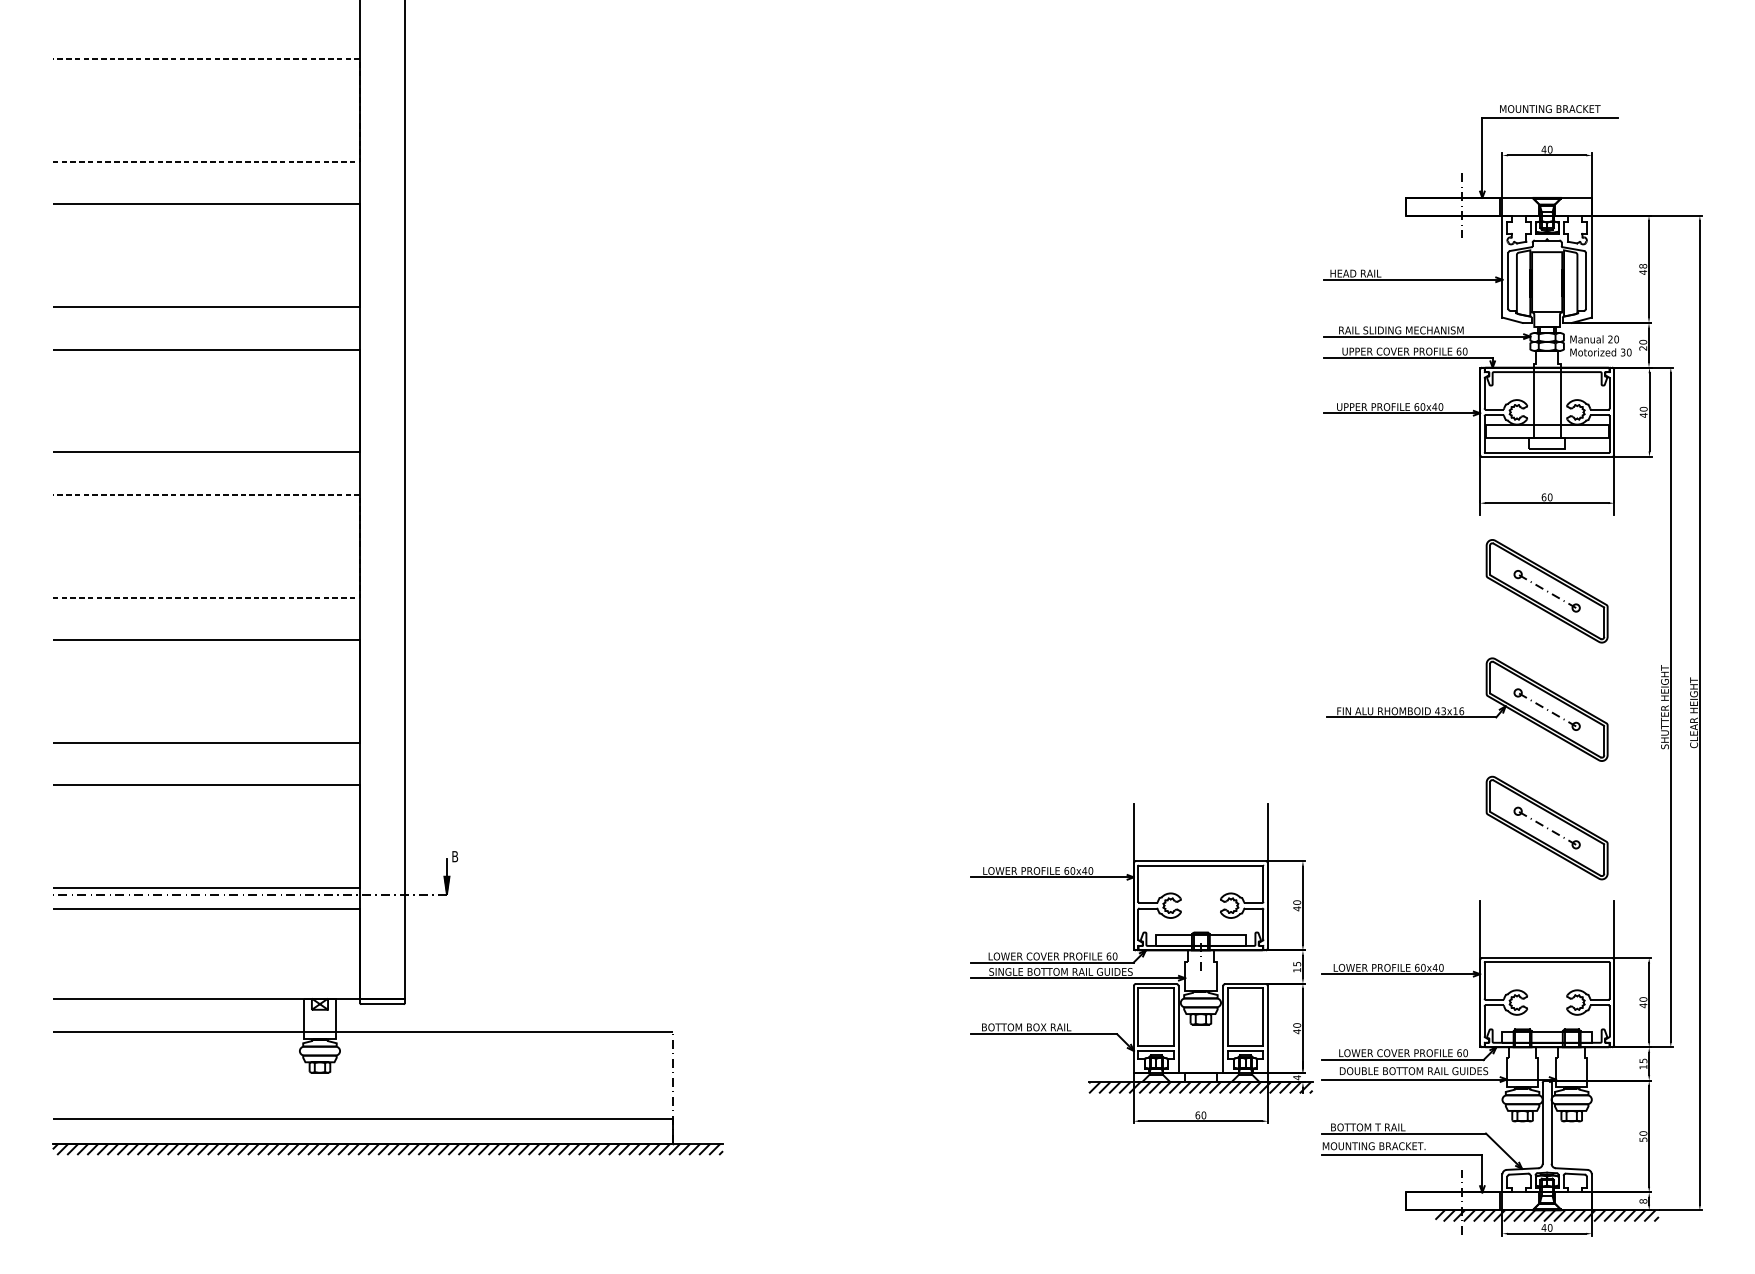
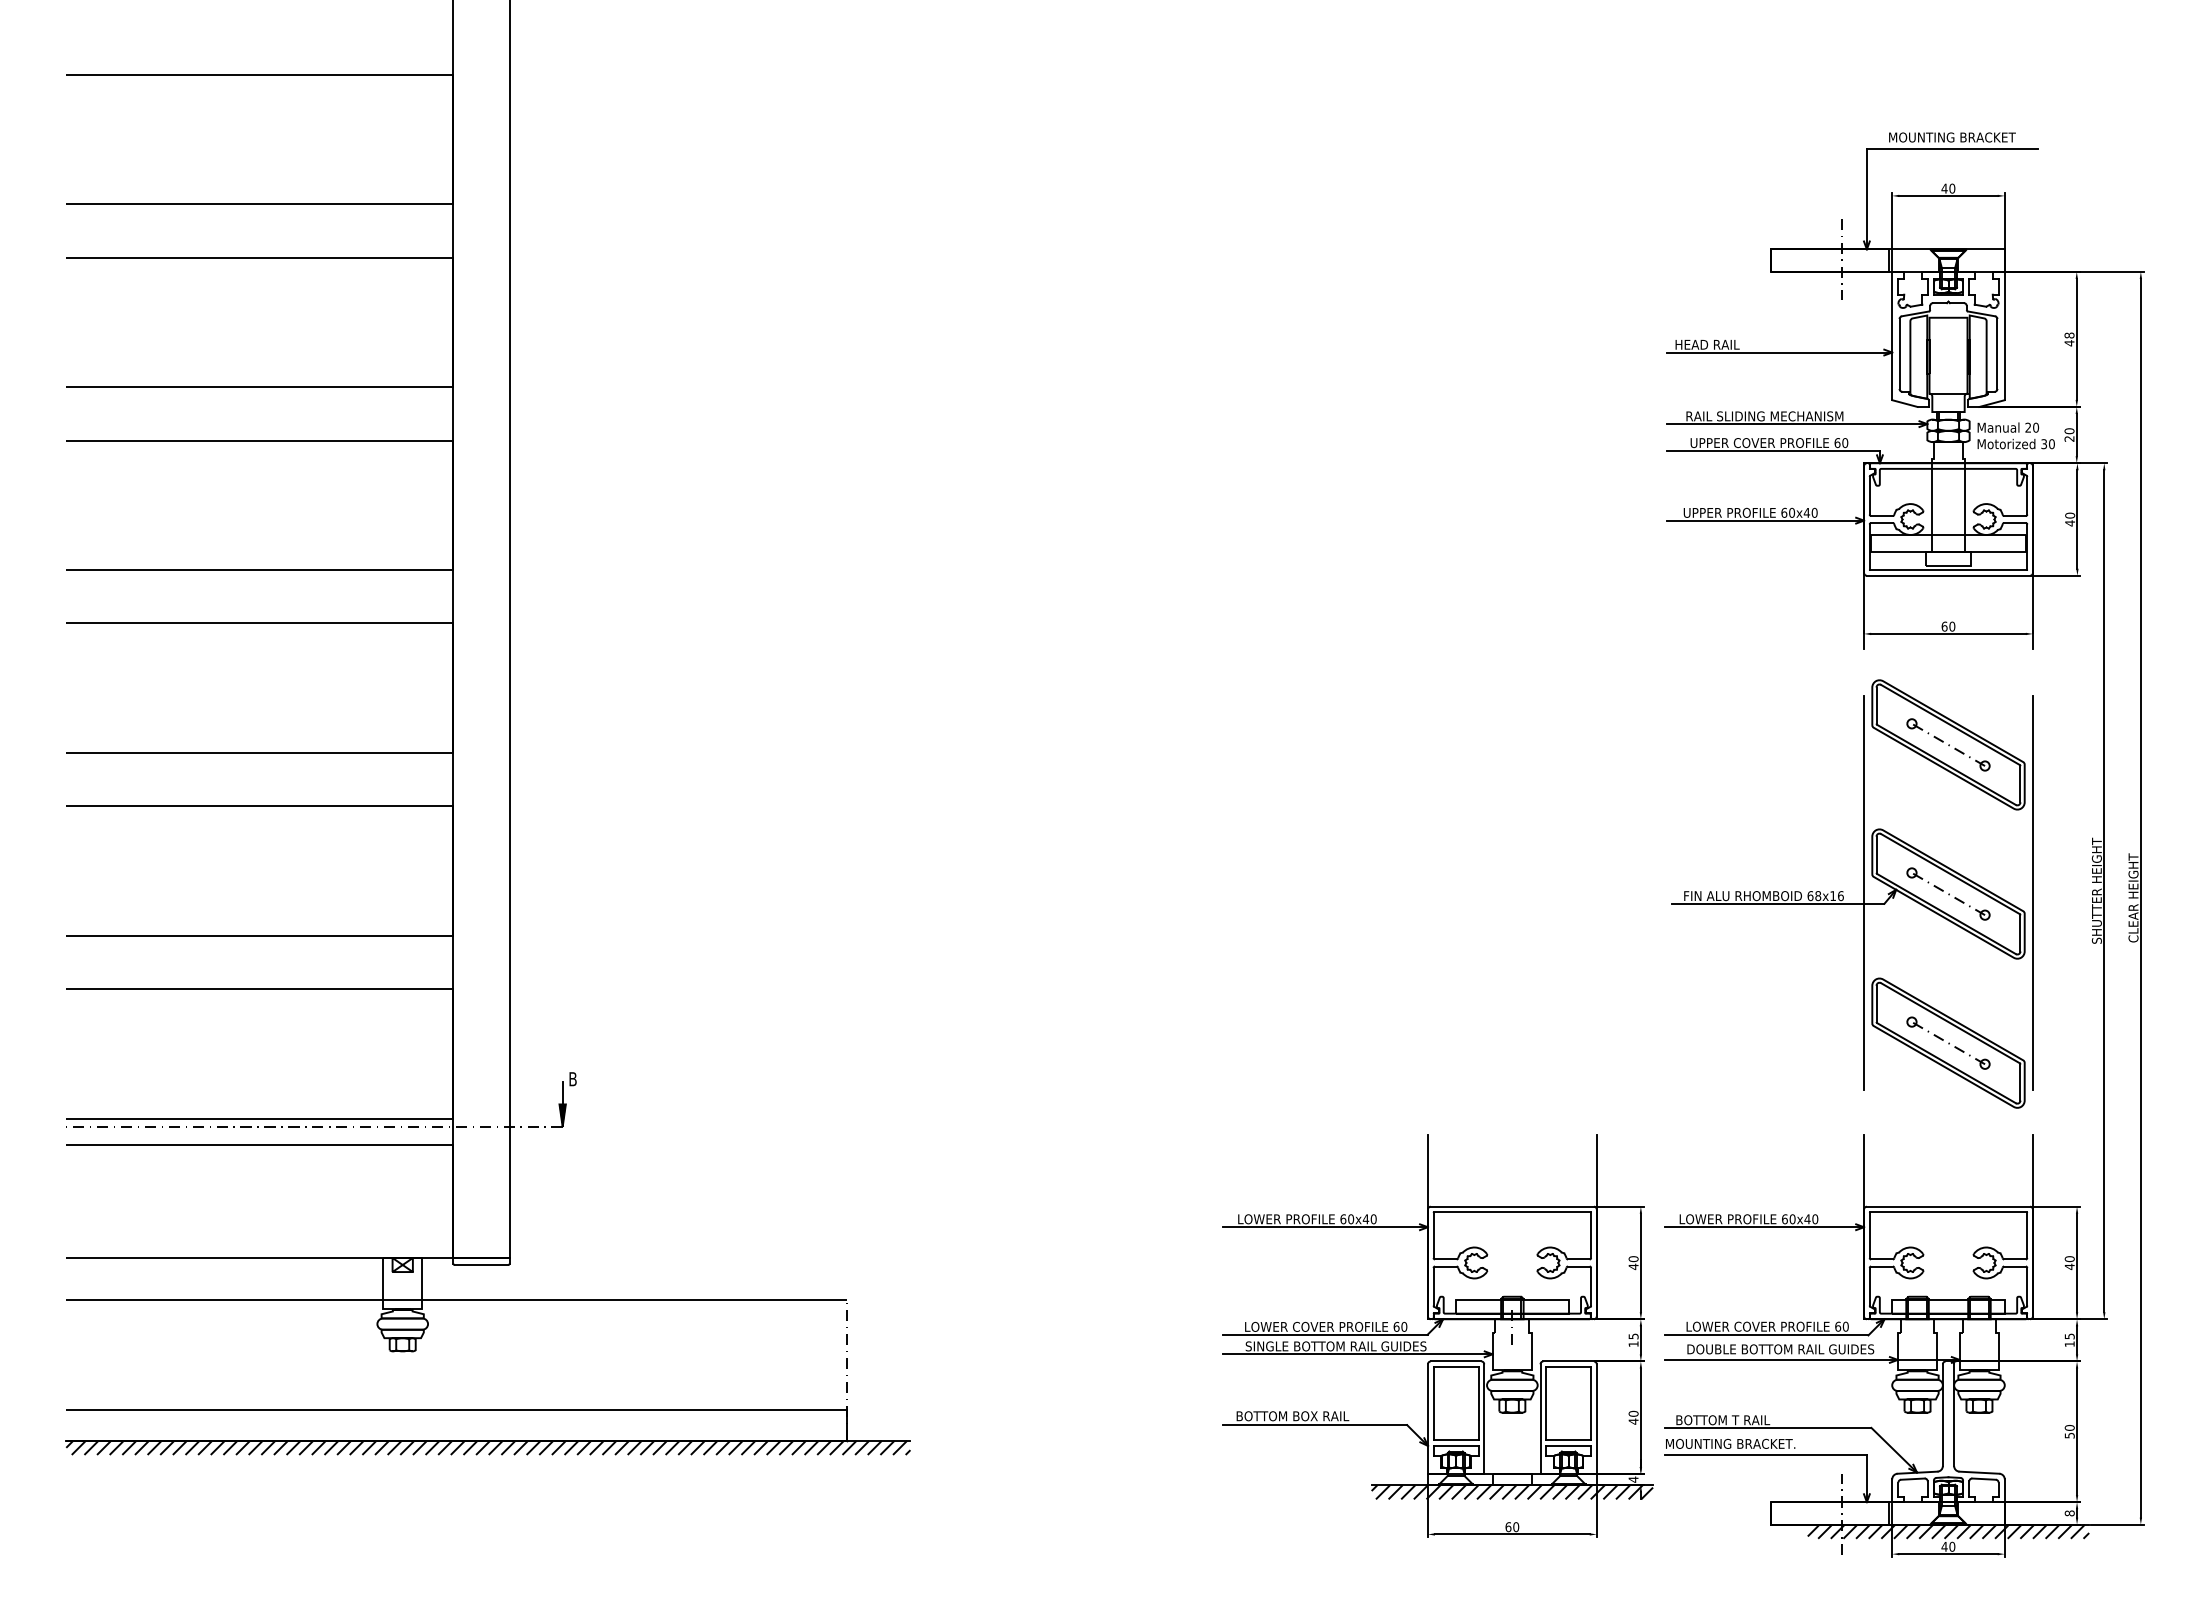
line: (360, 110) -> (453, 139), dashed -> solid
line: (360, 546) -> (453, 688), dashed -> solid
line: (1480, 708) -> (1864, 892), added
line: (1613, 708) -> (2032, 892), added
text: (1440, 711) -> (1814, 896), 43x16 -> 68x16
part: (1138, 959) -> (1433, 1330), moved

